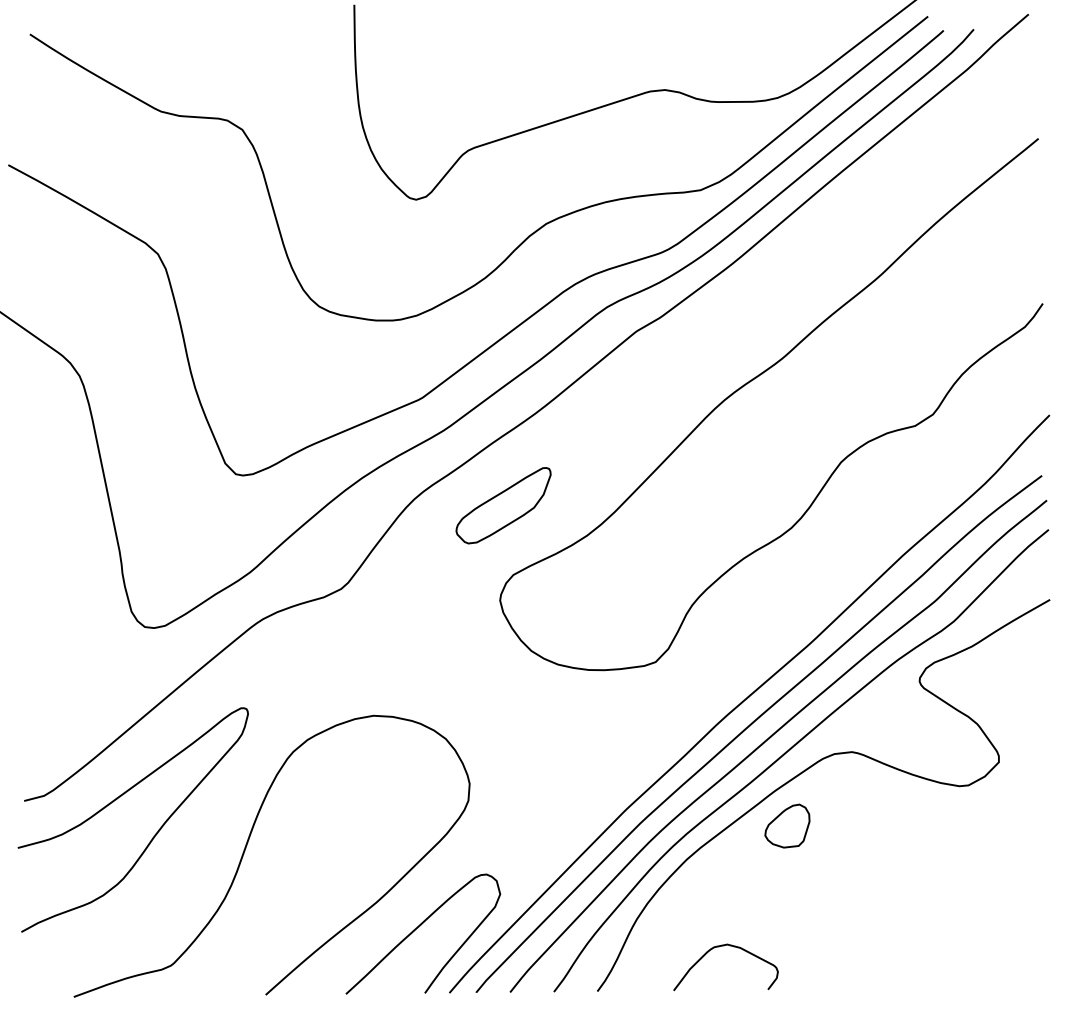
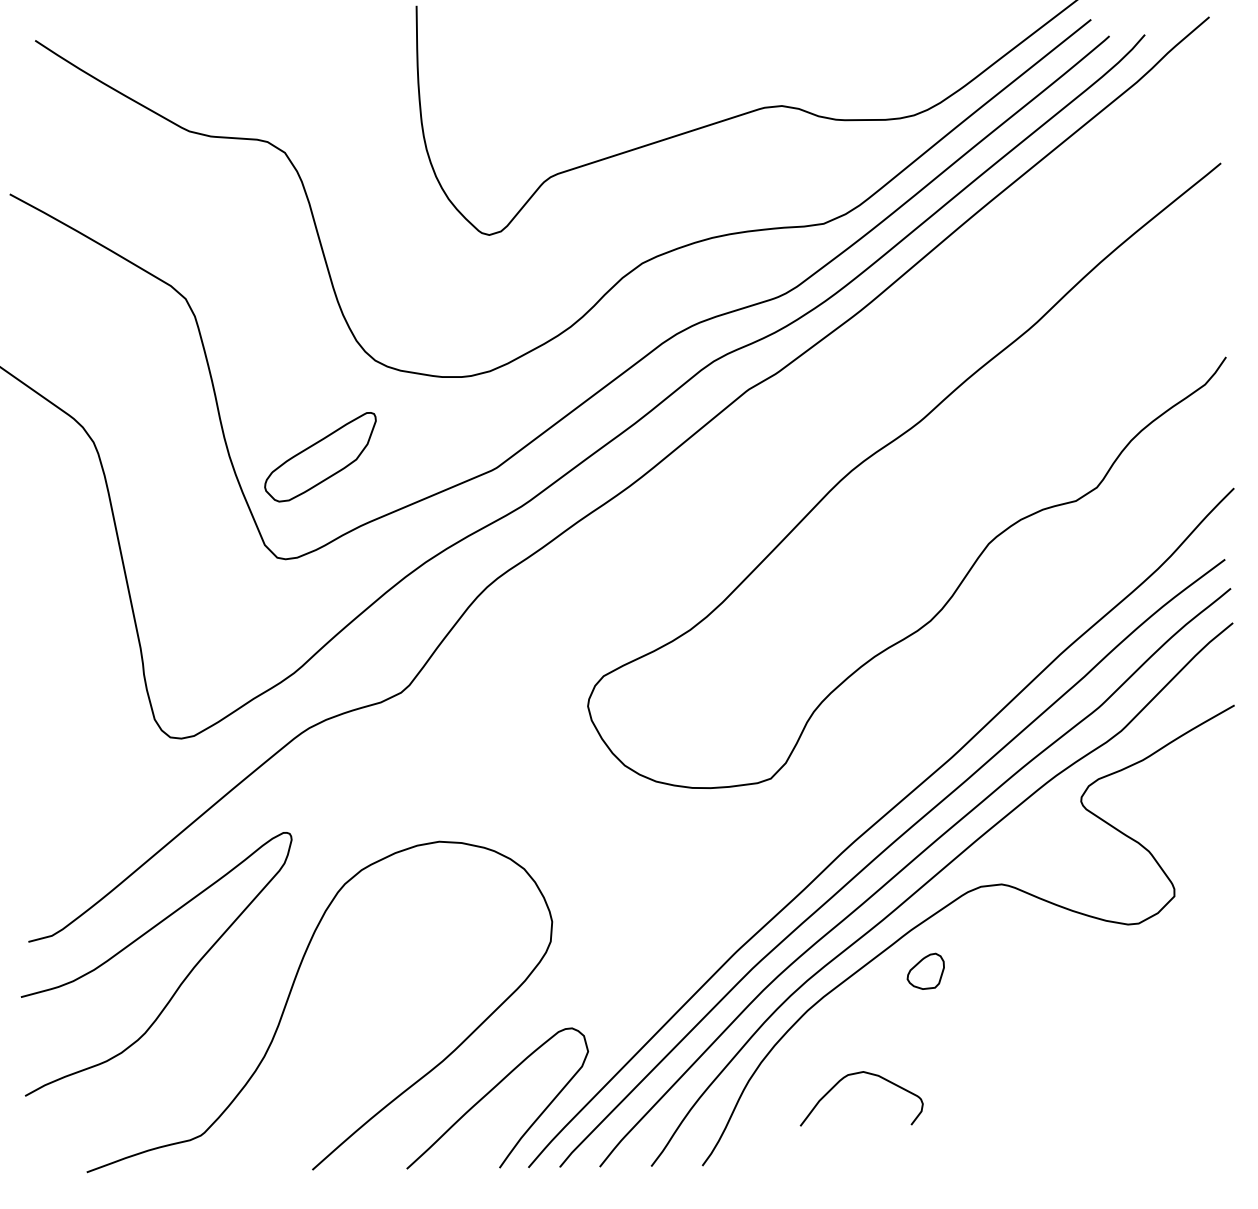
part: (503, 505) -> (320, 456), moved
part: (787, 825) -> (925, 970), size x0.7
curve: (719, 947) -> (854, 1075), moved

